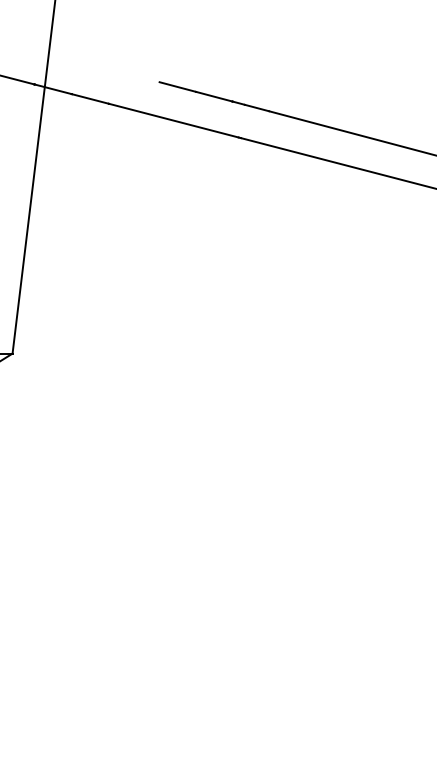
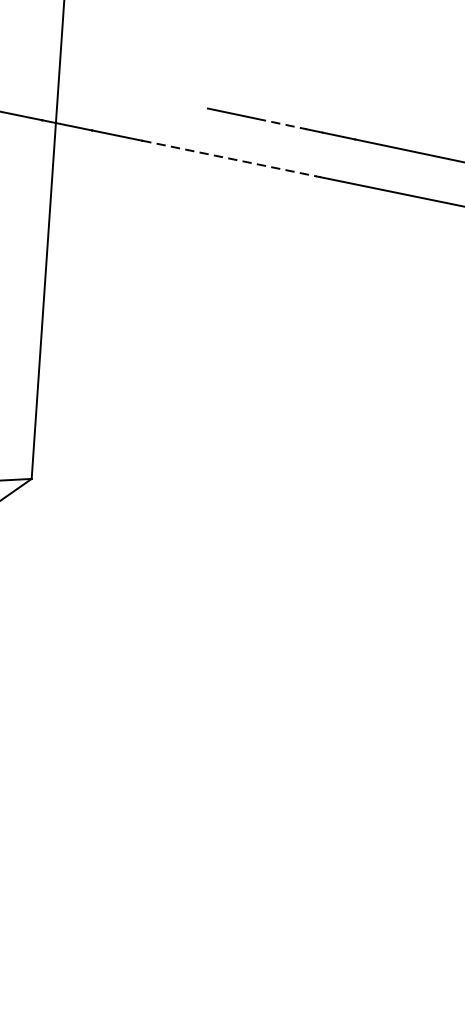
line: (214, 96) -> (281, 123), solid -> dashed
line: (174, 120) -> (230, 158), solid -> dashed

